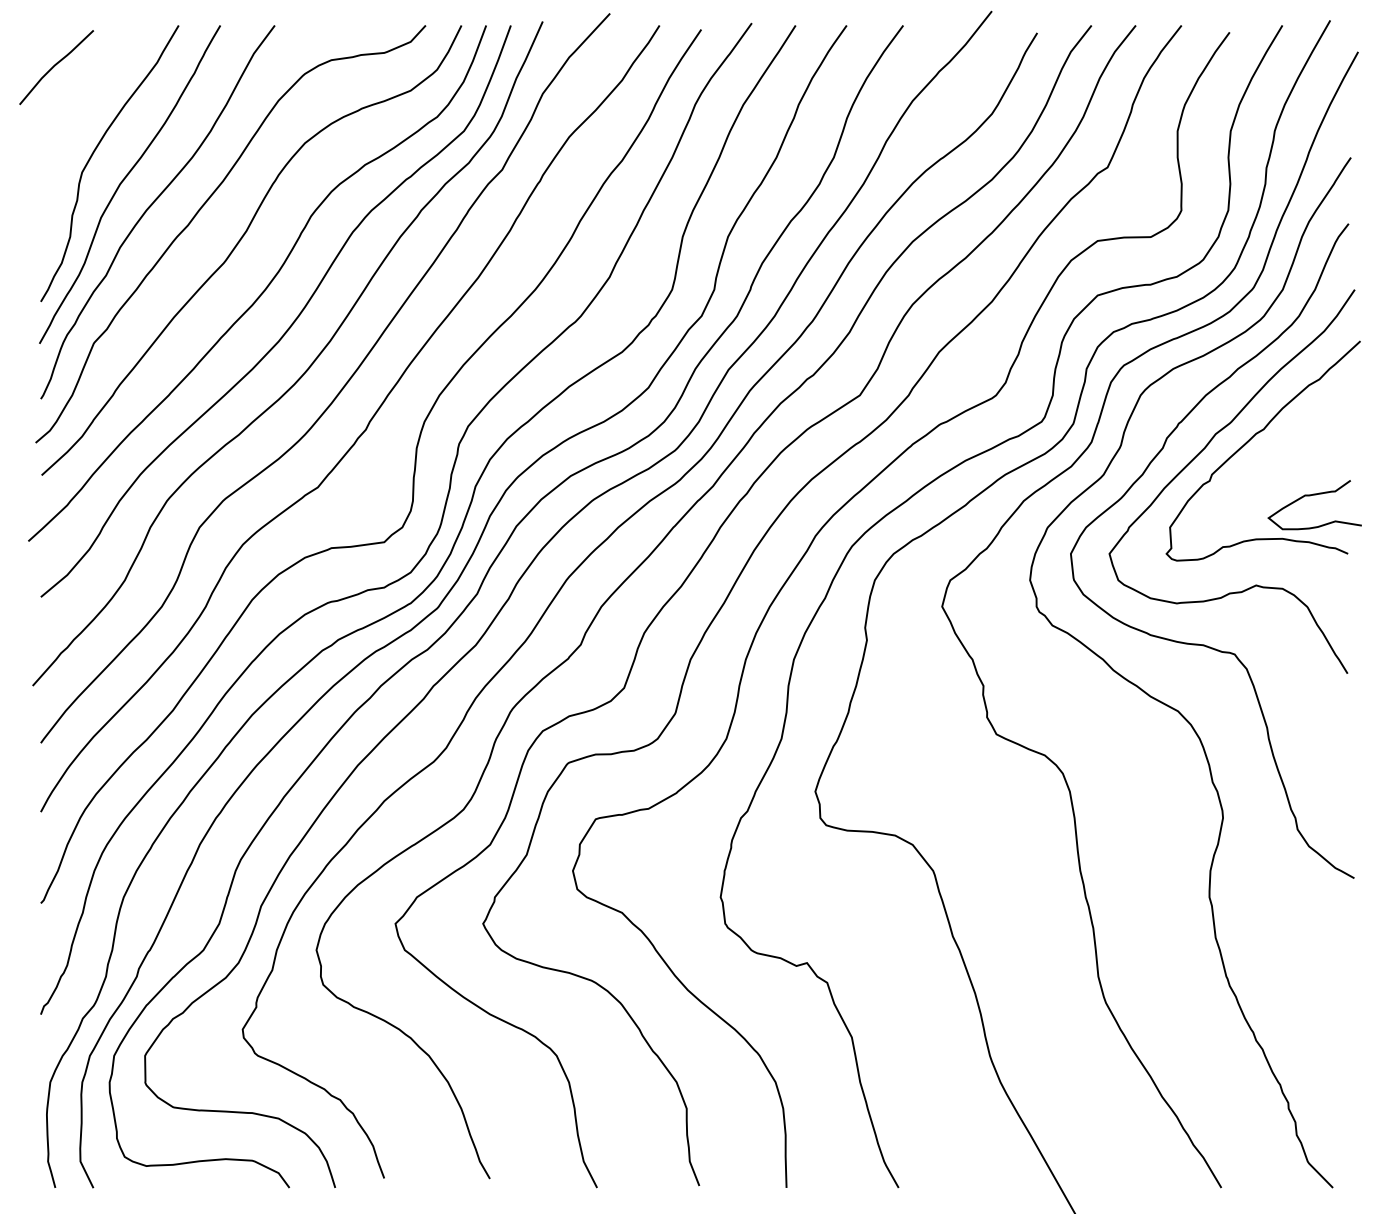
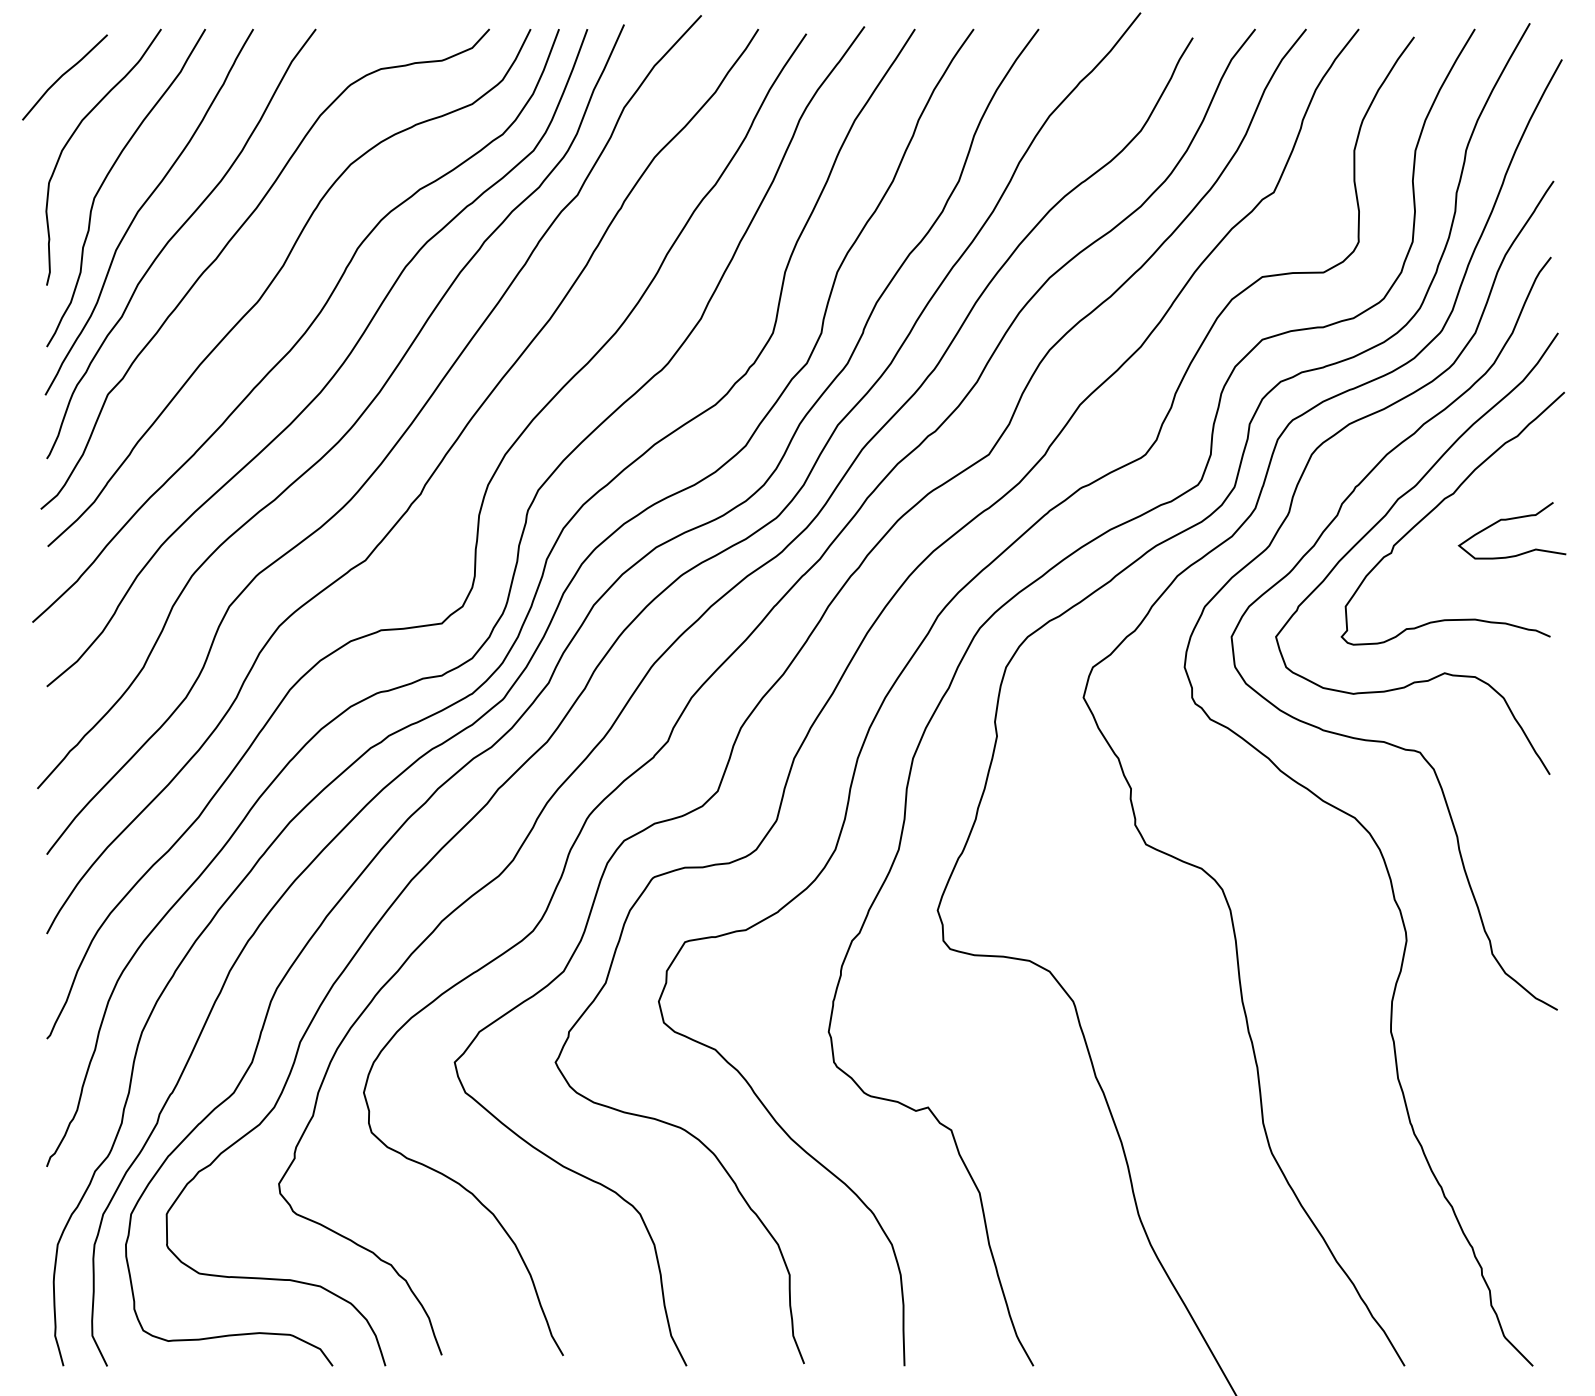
curve: (64, 117) -> (73, 135), added
curve: (1311, 496) -> (1508, 520), moved

